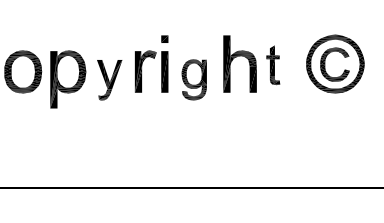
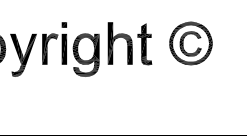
part: (273, 65) -> (145, 44), size x1.43
part: (194, 79) -> (86, 54), size x1.43
part: (109, 80) -> (23, 55), size x1.43

